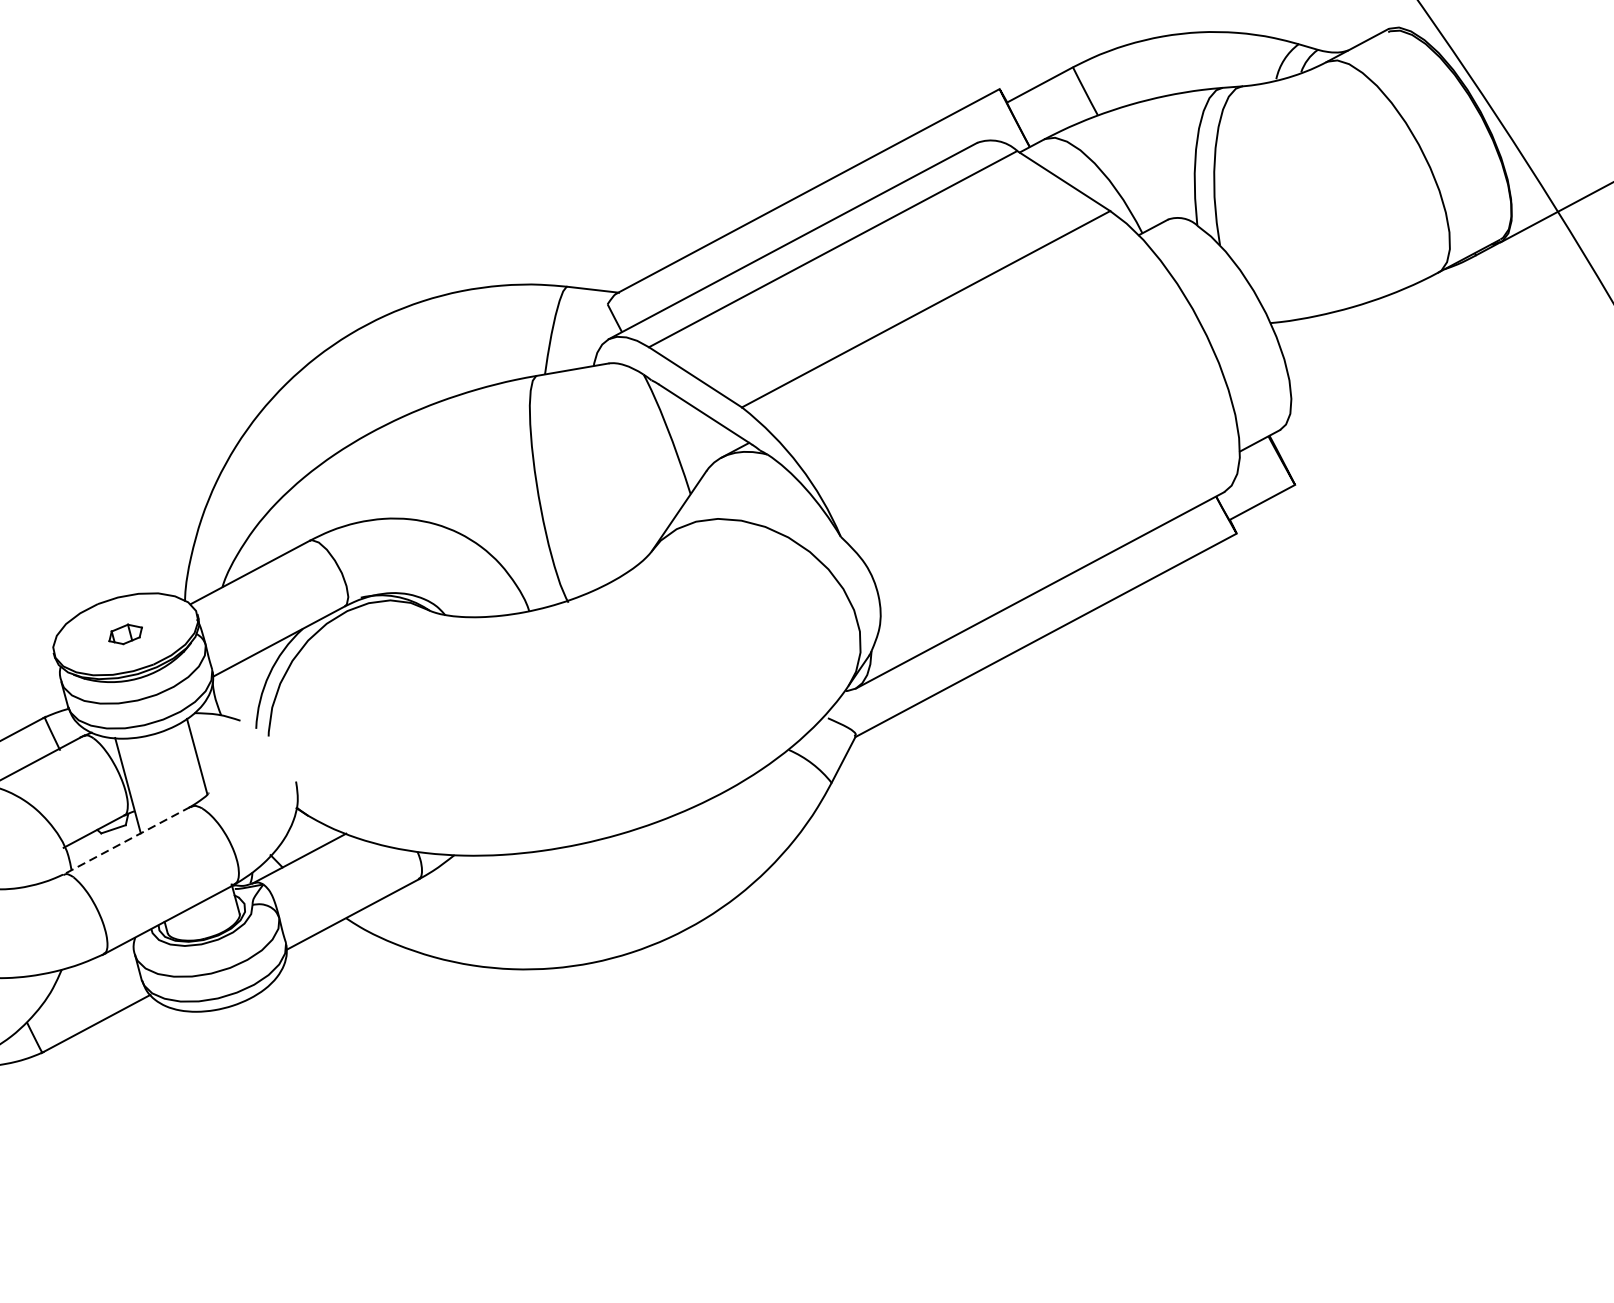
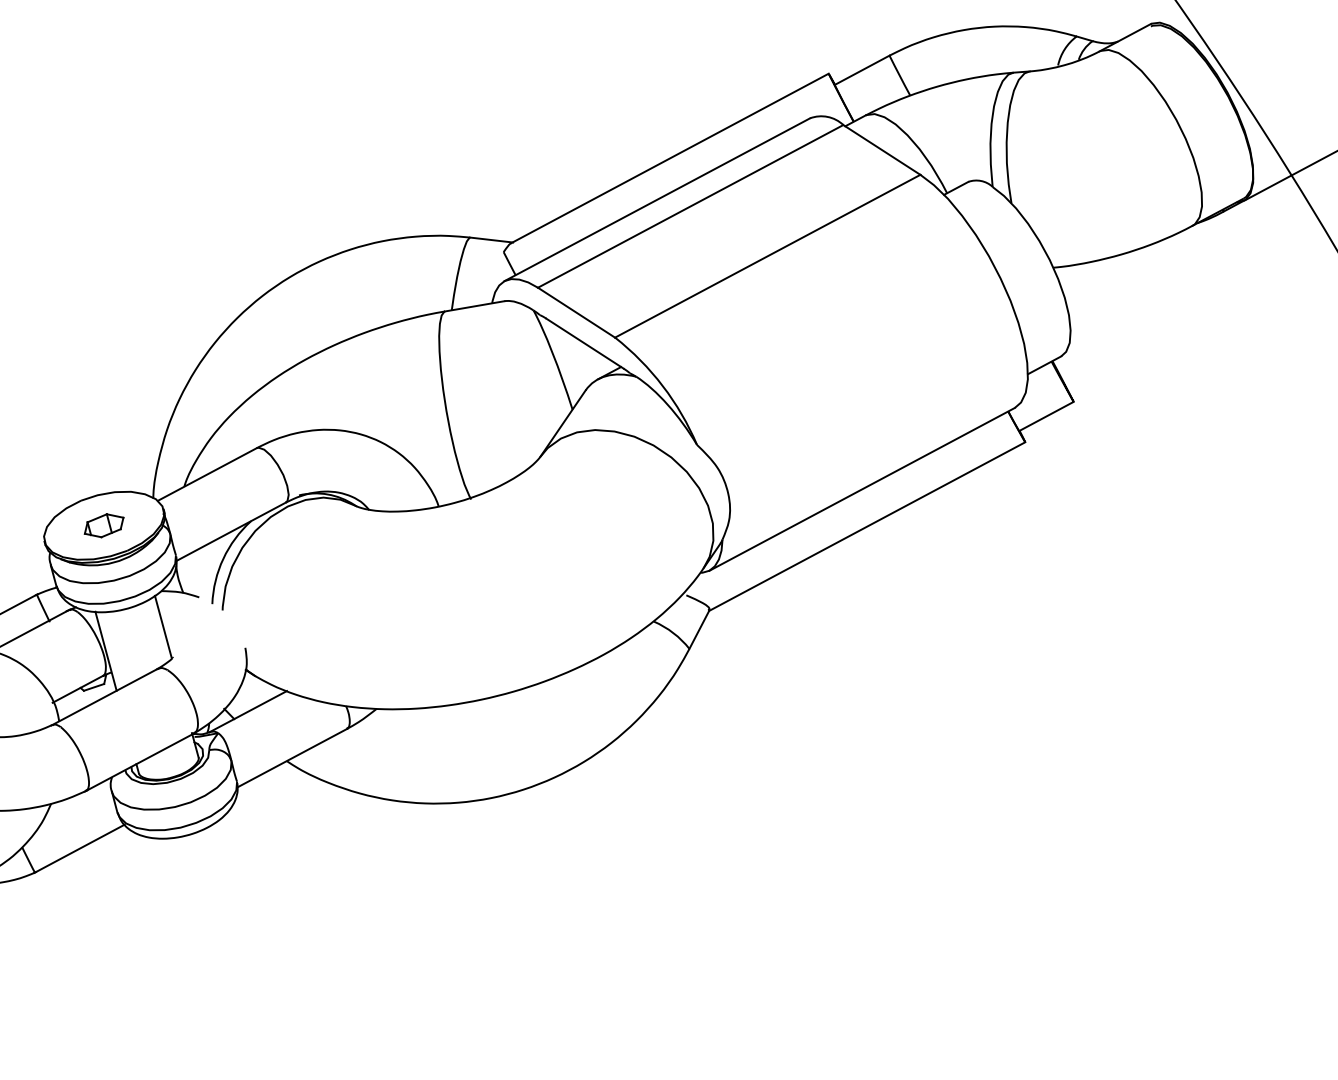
part: (124, 634) -> (103, 525), size x1.43
line: (126, 841) -> (104, 697), dashed -> solid

